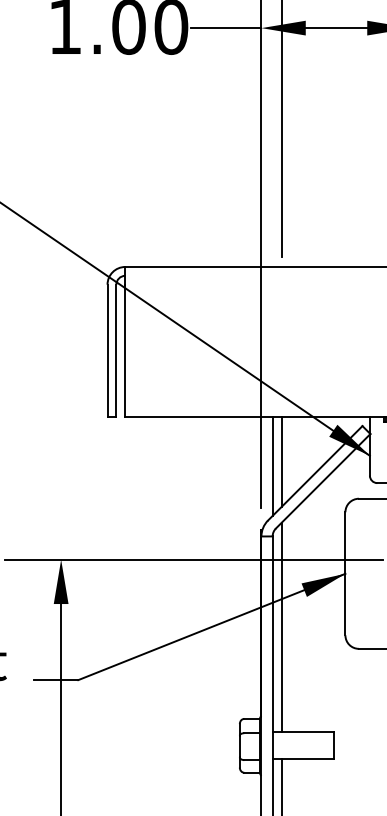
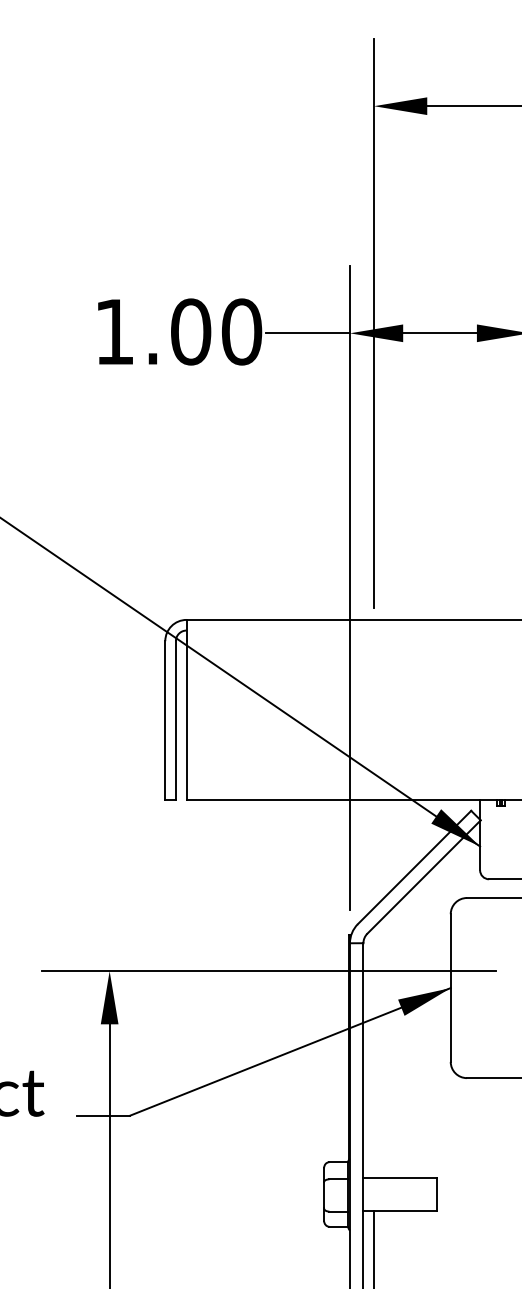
line: (281, 462) -> (374, 854), removed
line: (272, 466) -> (363, 859), removed
line: (281, 627) -> (374, 1052), removed

